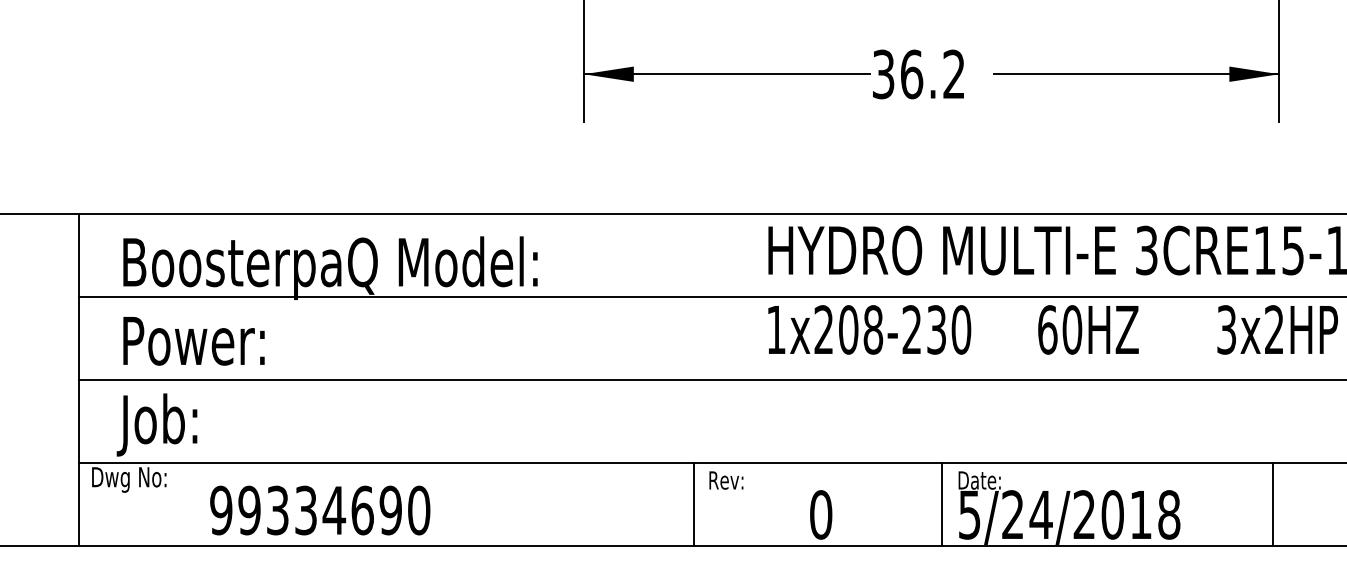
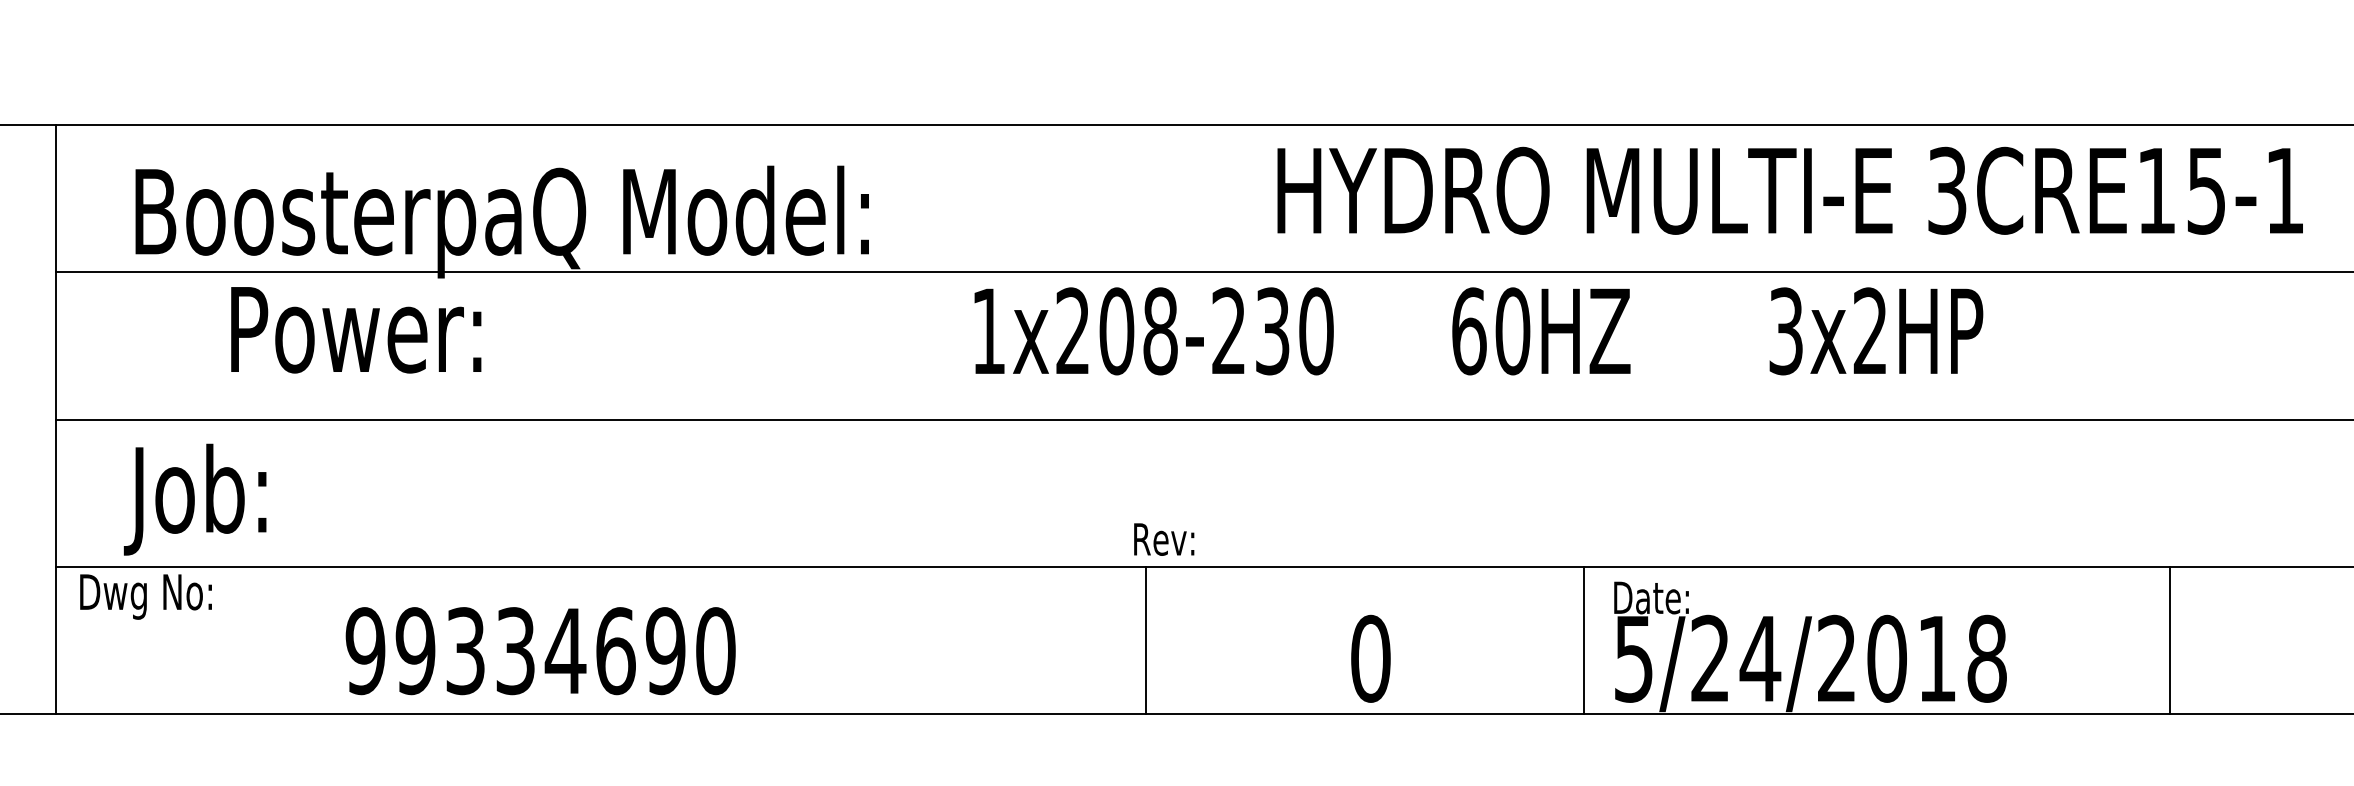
text: (1052, 329) -> (1477, 330), moved
text: (193, 341) -> (355, 330), moved
text: (726, 480) -> (1164, 539), moved
text: (320, 510) -> (541, 651), moved

